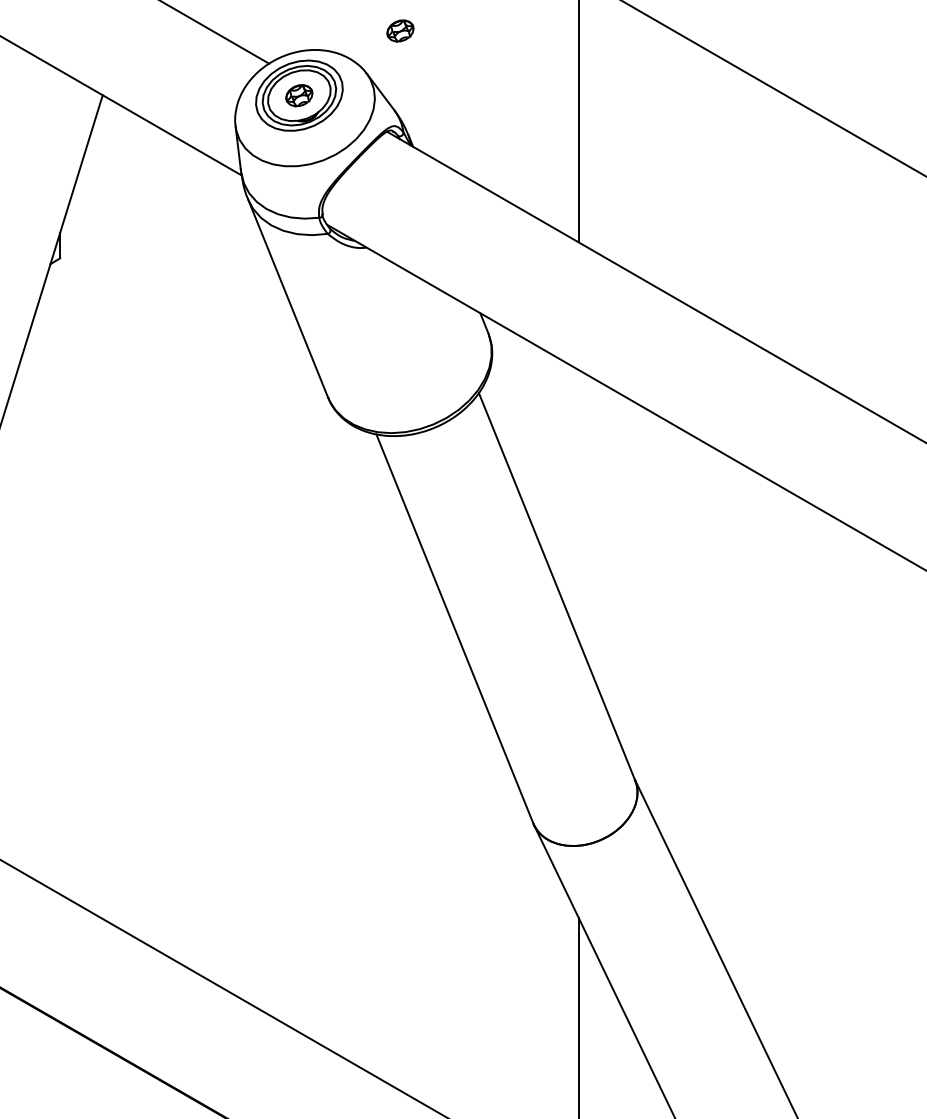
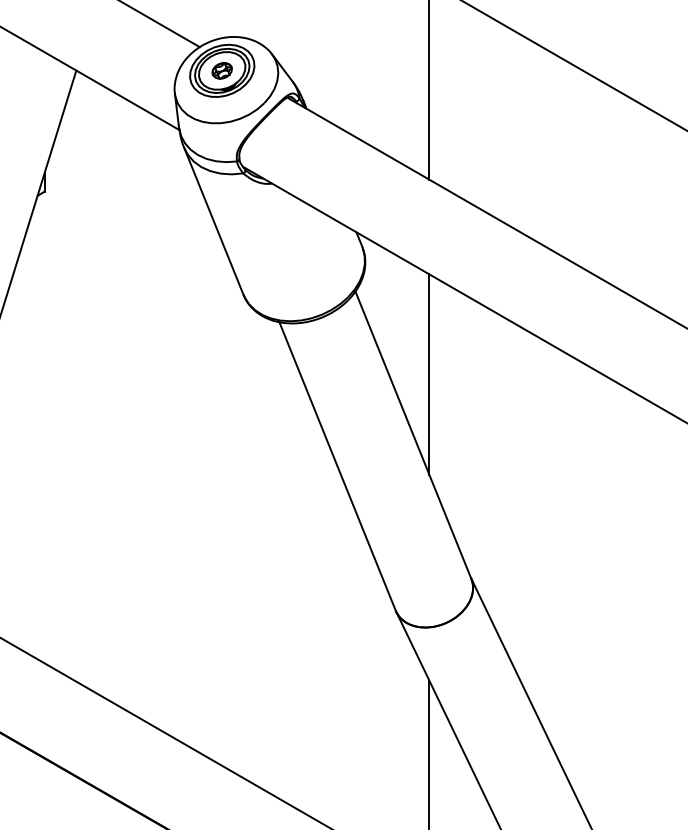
part: (399, 30) -> (296, 22), removed
line: (578, 504) -> (429, 374), added

